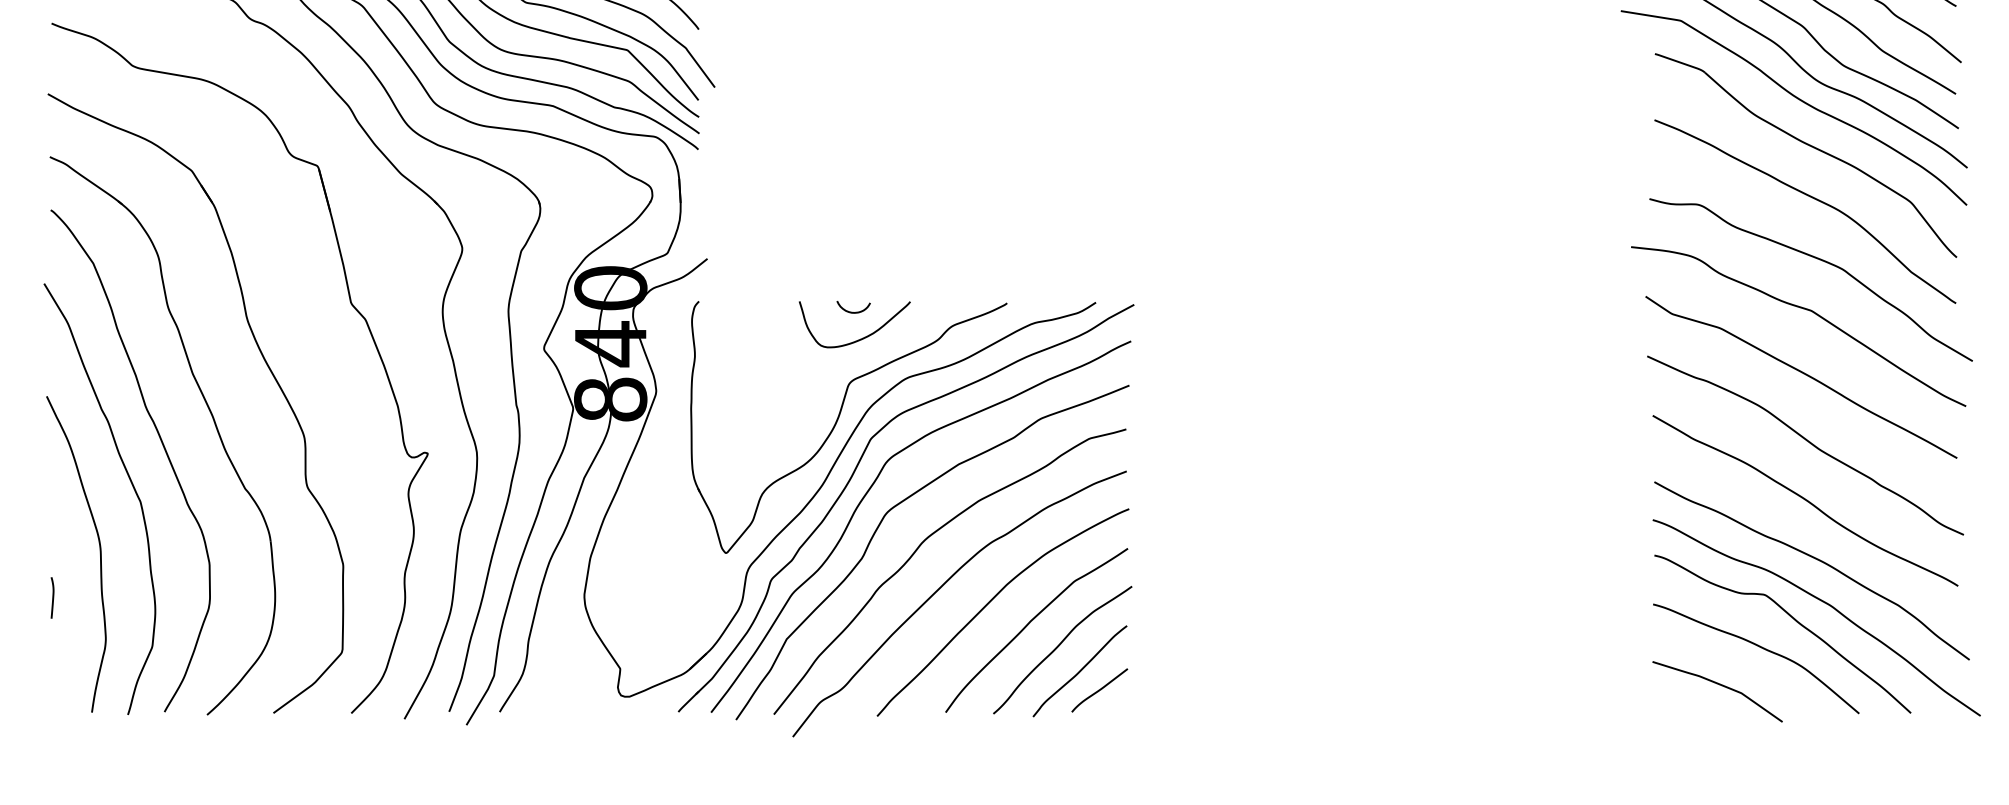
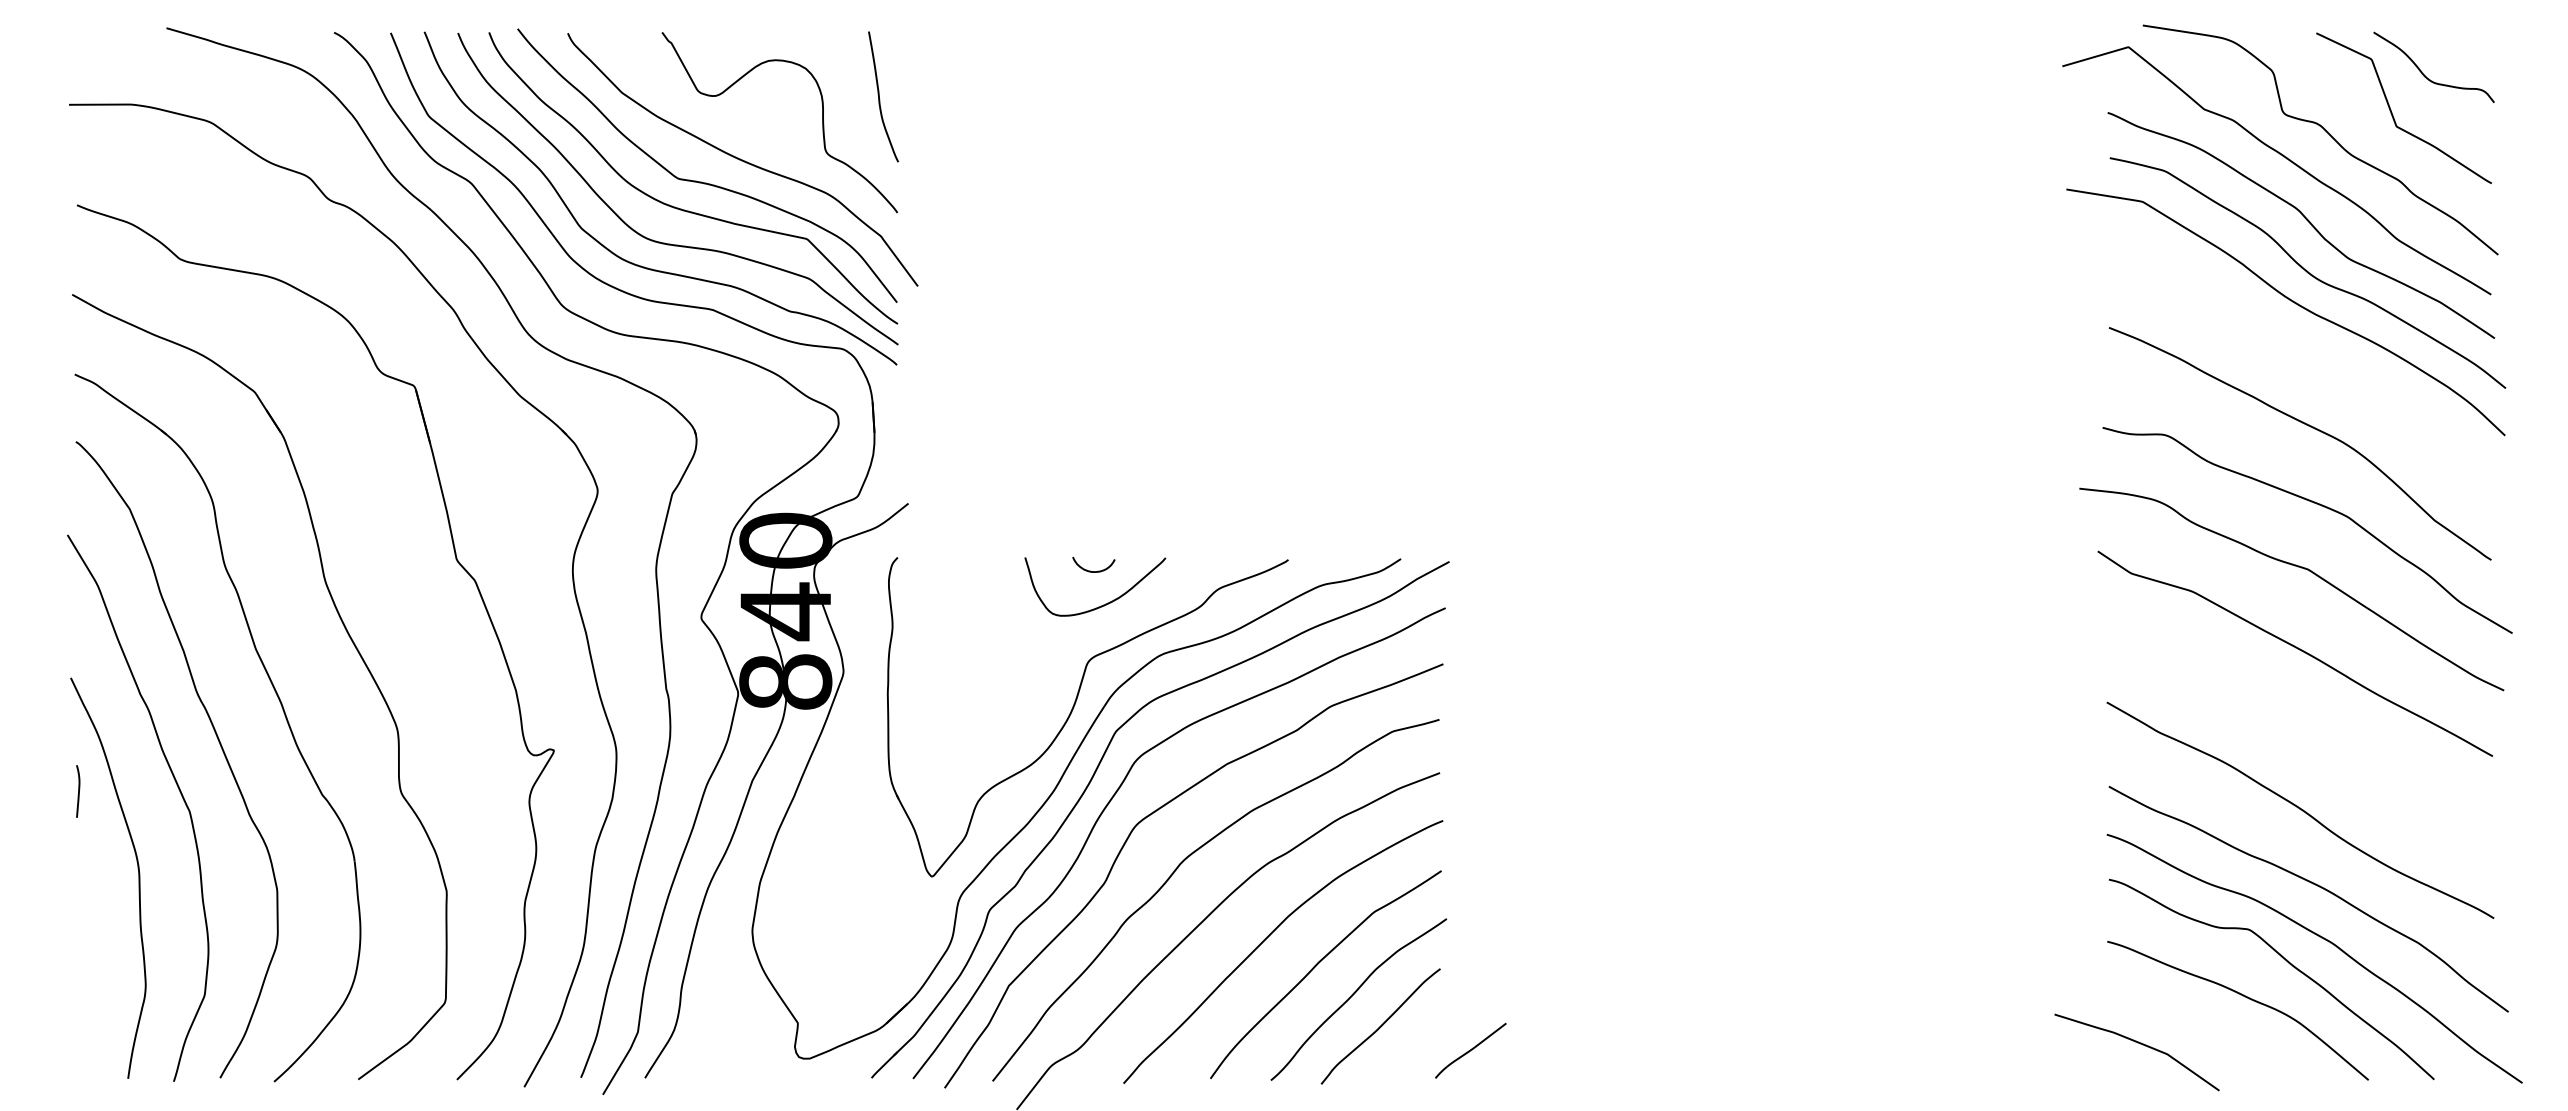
part: (1810, 146) -> (2306, 361), removed
curve: (1808, 442) -> (2304, 736), removed
curve: (52, 597) -> (78, 791), moved
curve: (1720, 685) -> (2140, 1044), moved
curve: (1099, 690) -> (1470, 1050), moved

